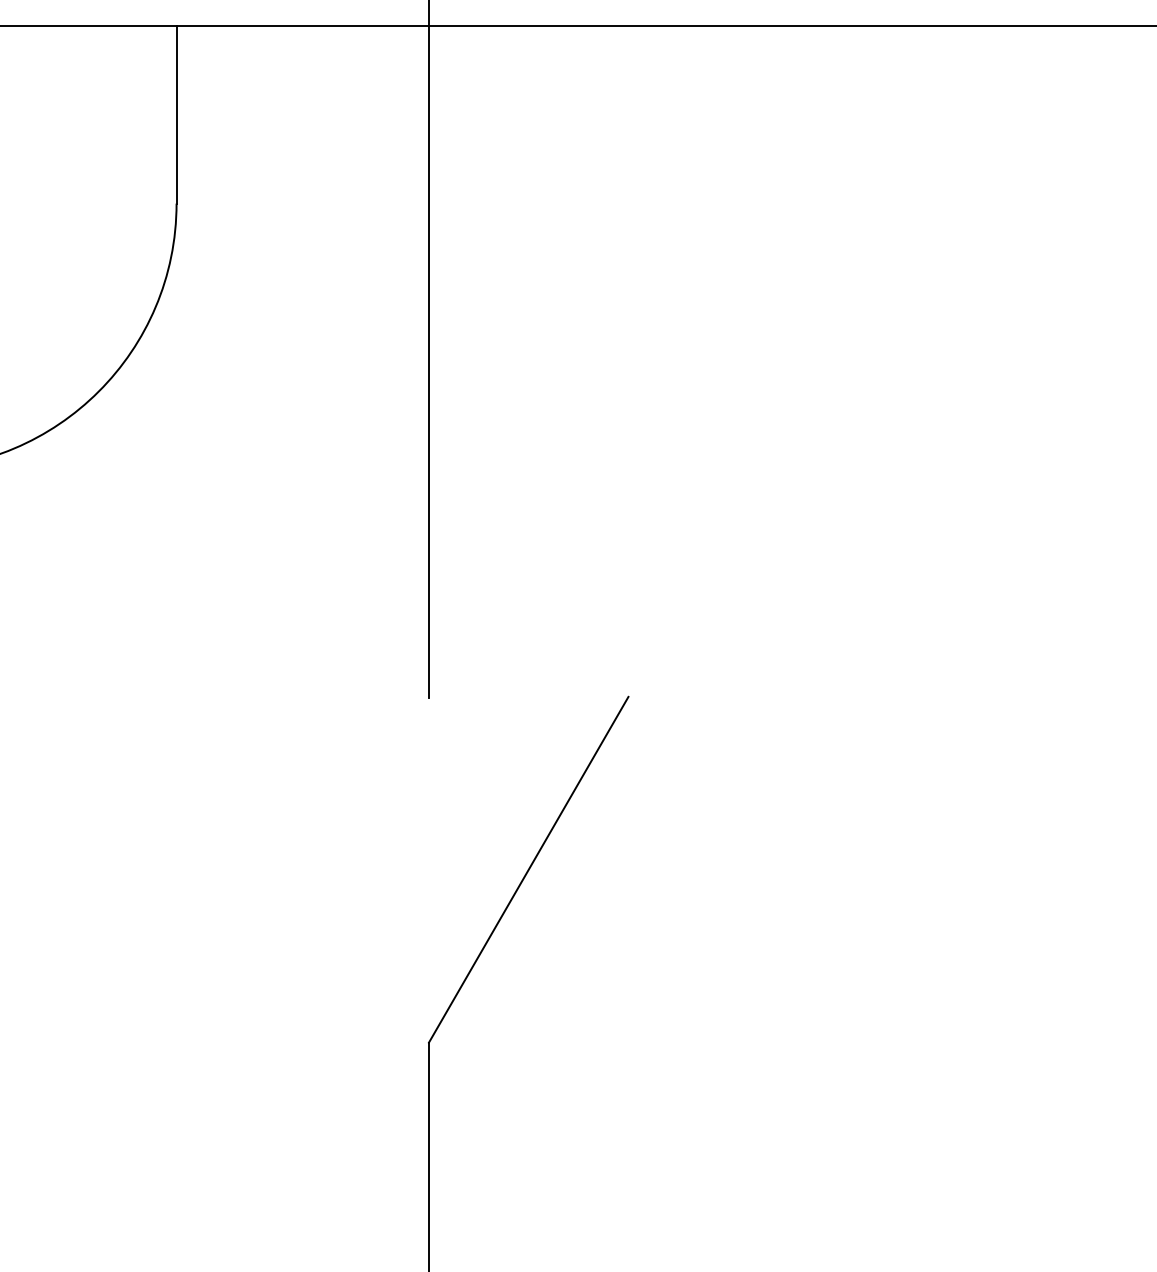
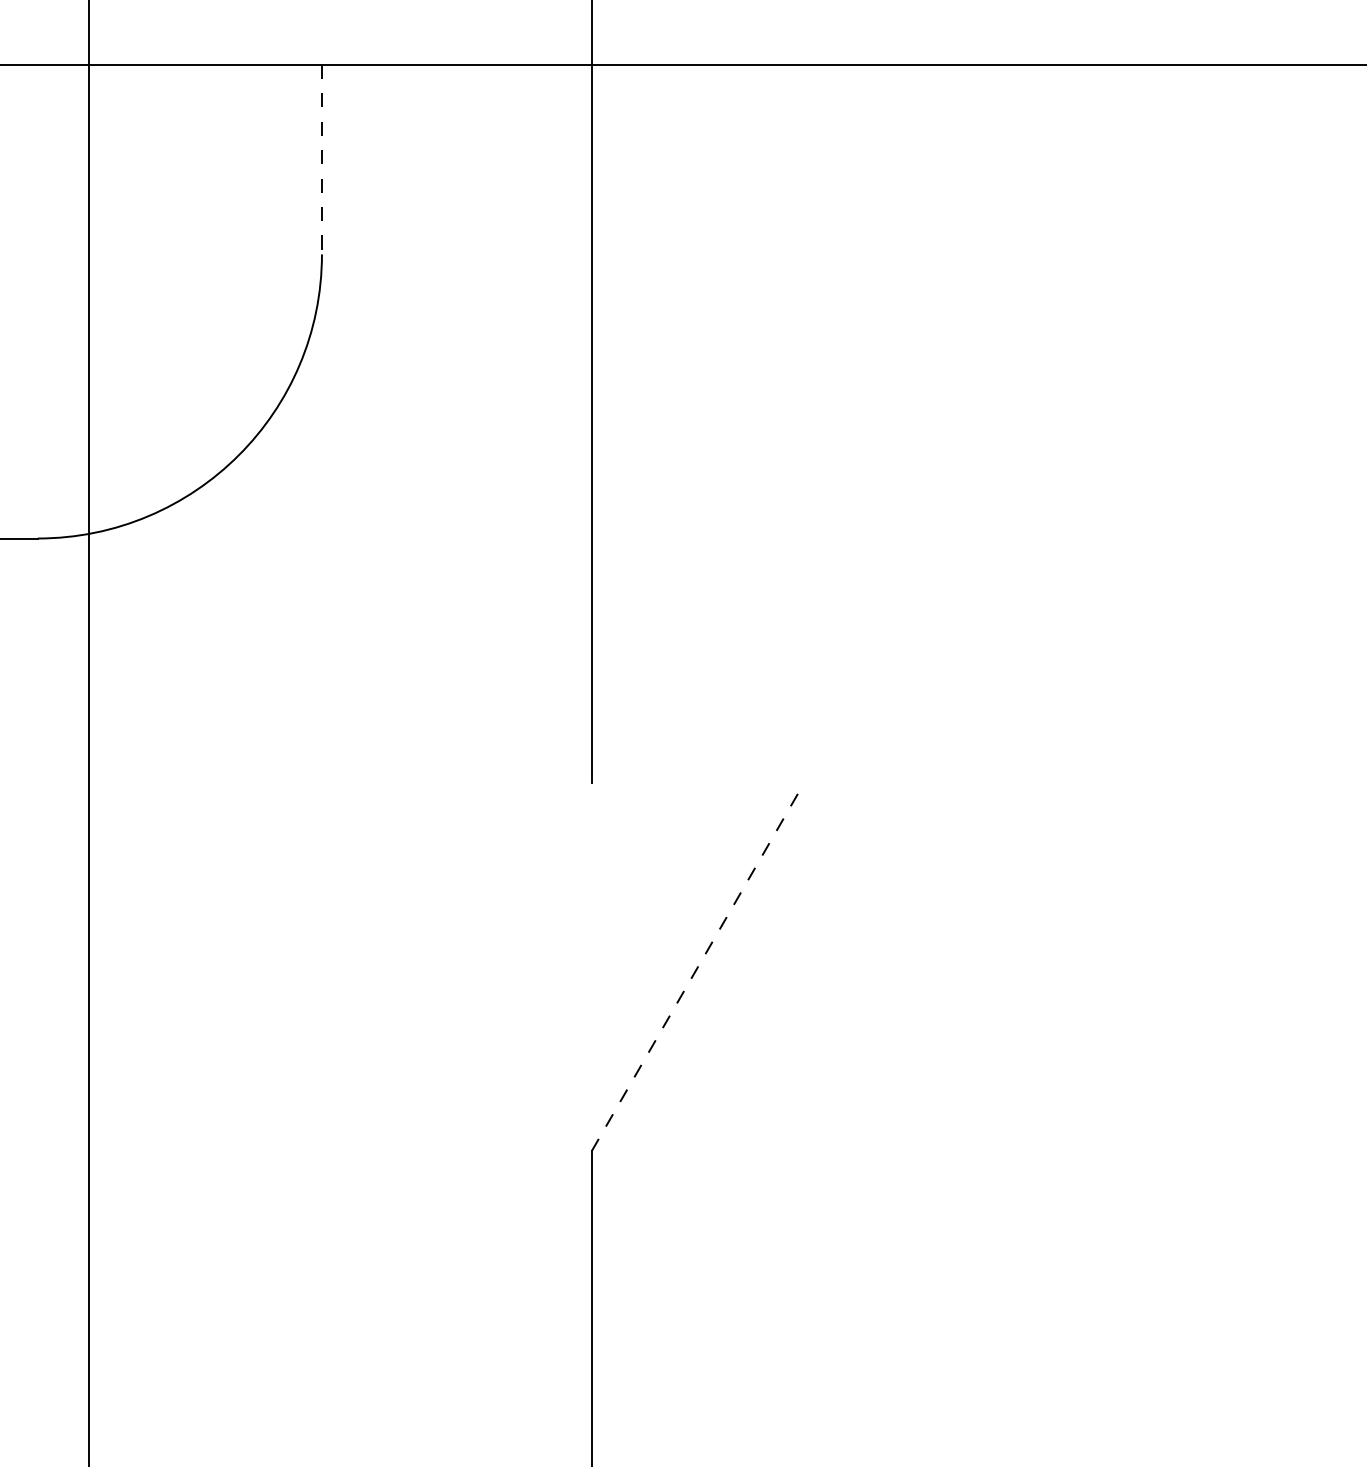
line: (177, 114) -> (322, 159), solid -> dashed
line: (528, 869) -> (698, 966), solid -> dashed

